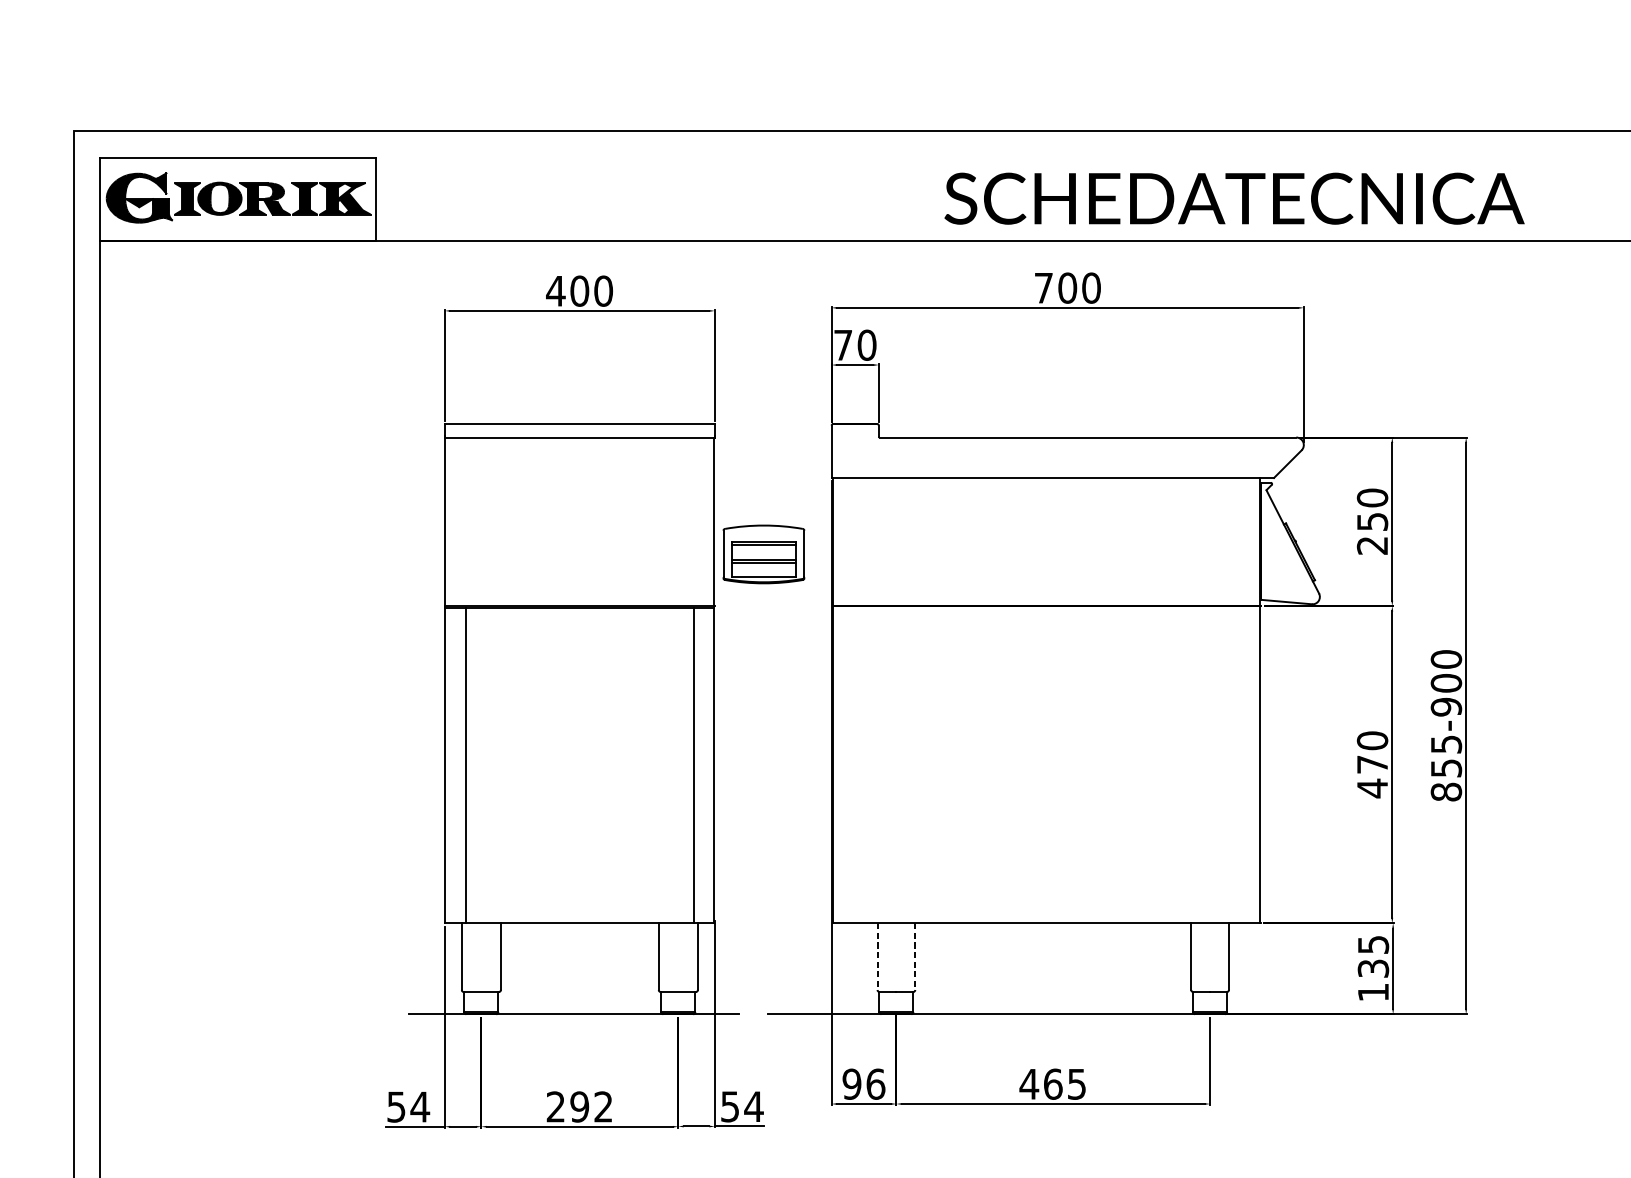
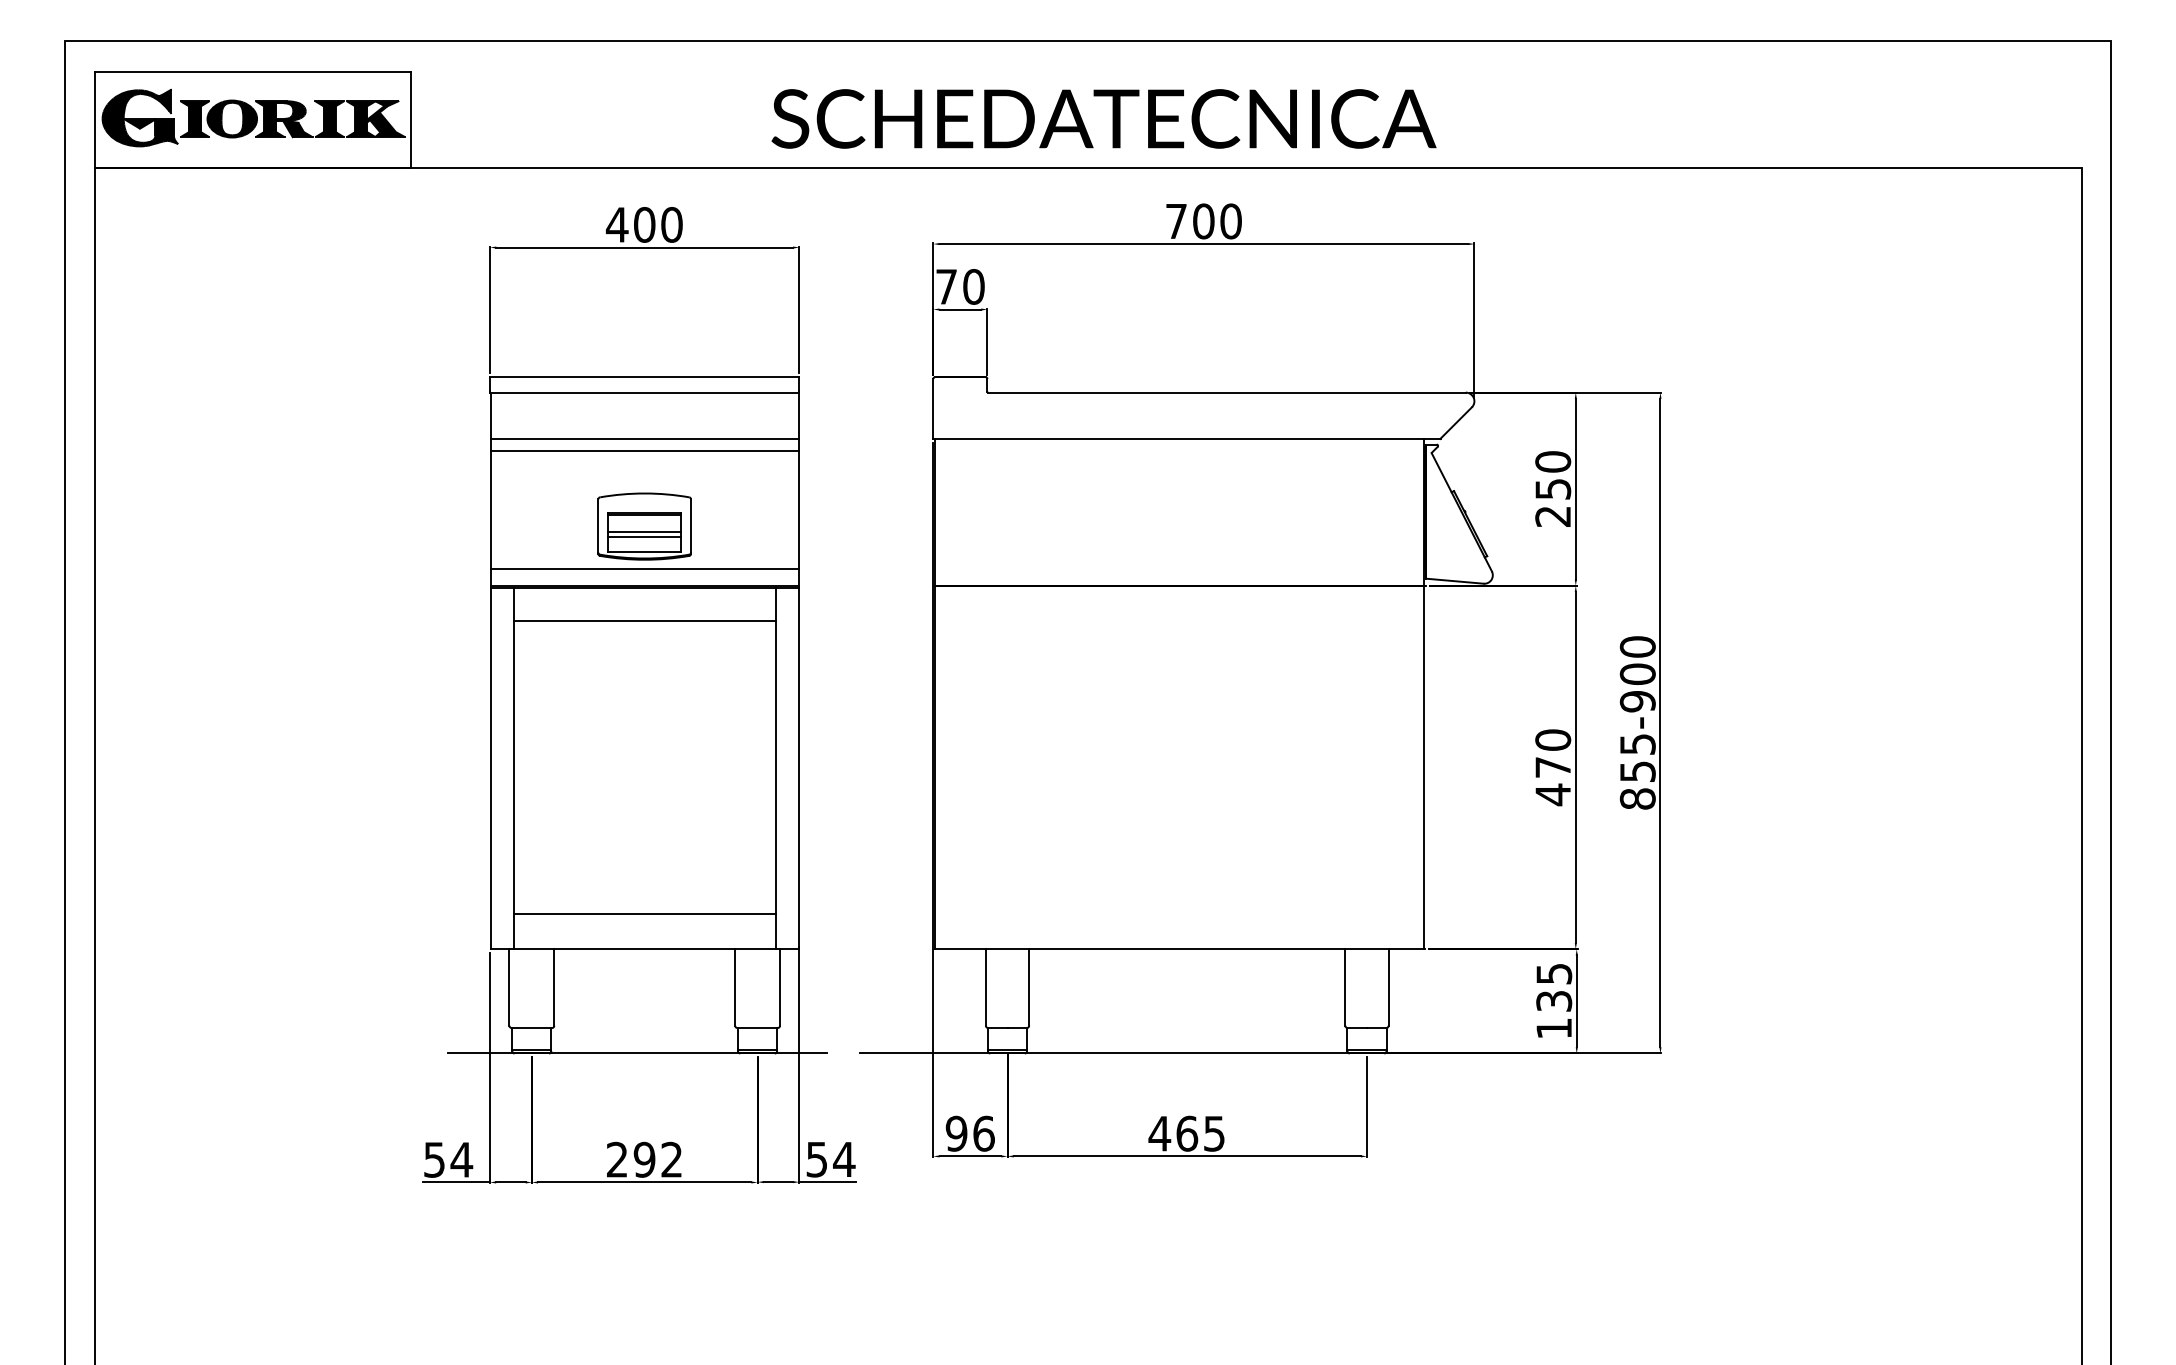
text: (1234, 198) -> (1103, 118), moved
line: (579, 477) -> (644, 438), added
line: (579, 488) -> (644, 450), added
part: (763, 554) -> (644, 526), moved
line: (579, 591) -> (644, 568), added
line: (579, 636) -> (644, 620), added
line: (579, 892) -> (644, 914), added
line: (877, 956) -> (985, 987), dashed -> solid
line: (915, 956) -> (1029, 987), dashed -> solid

